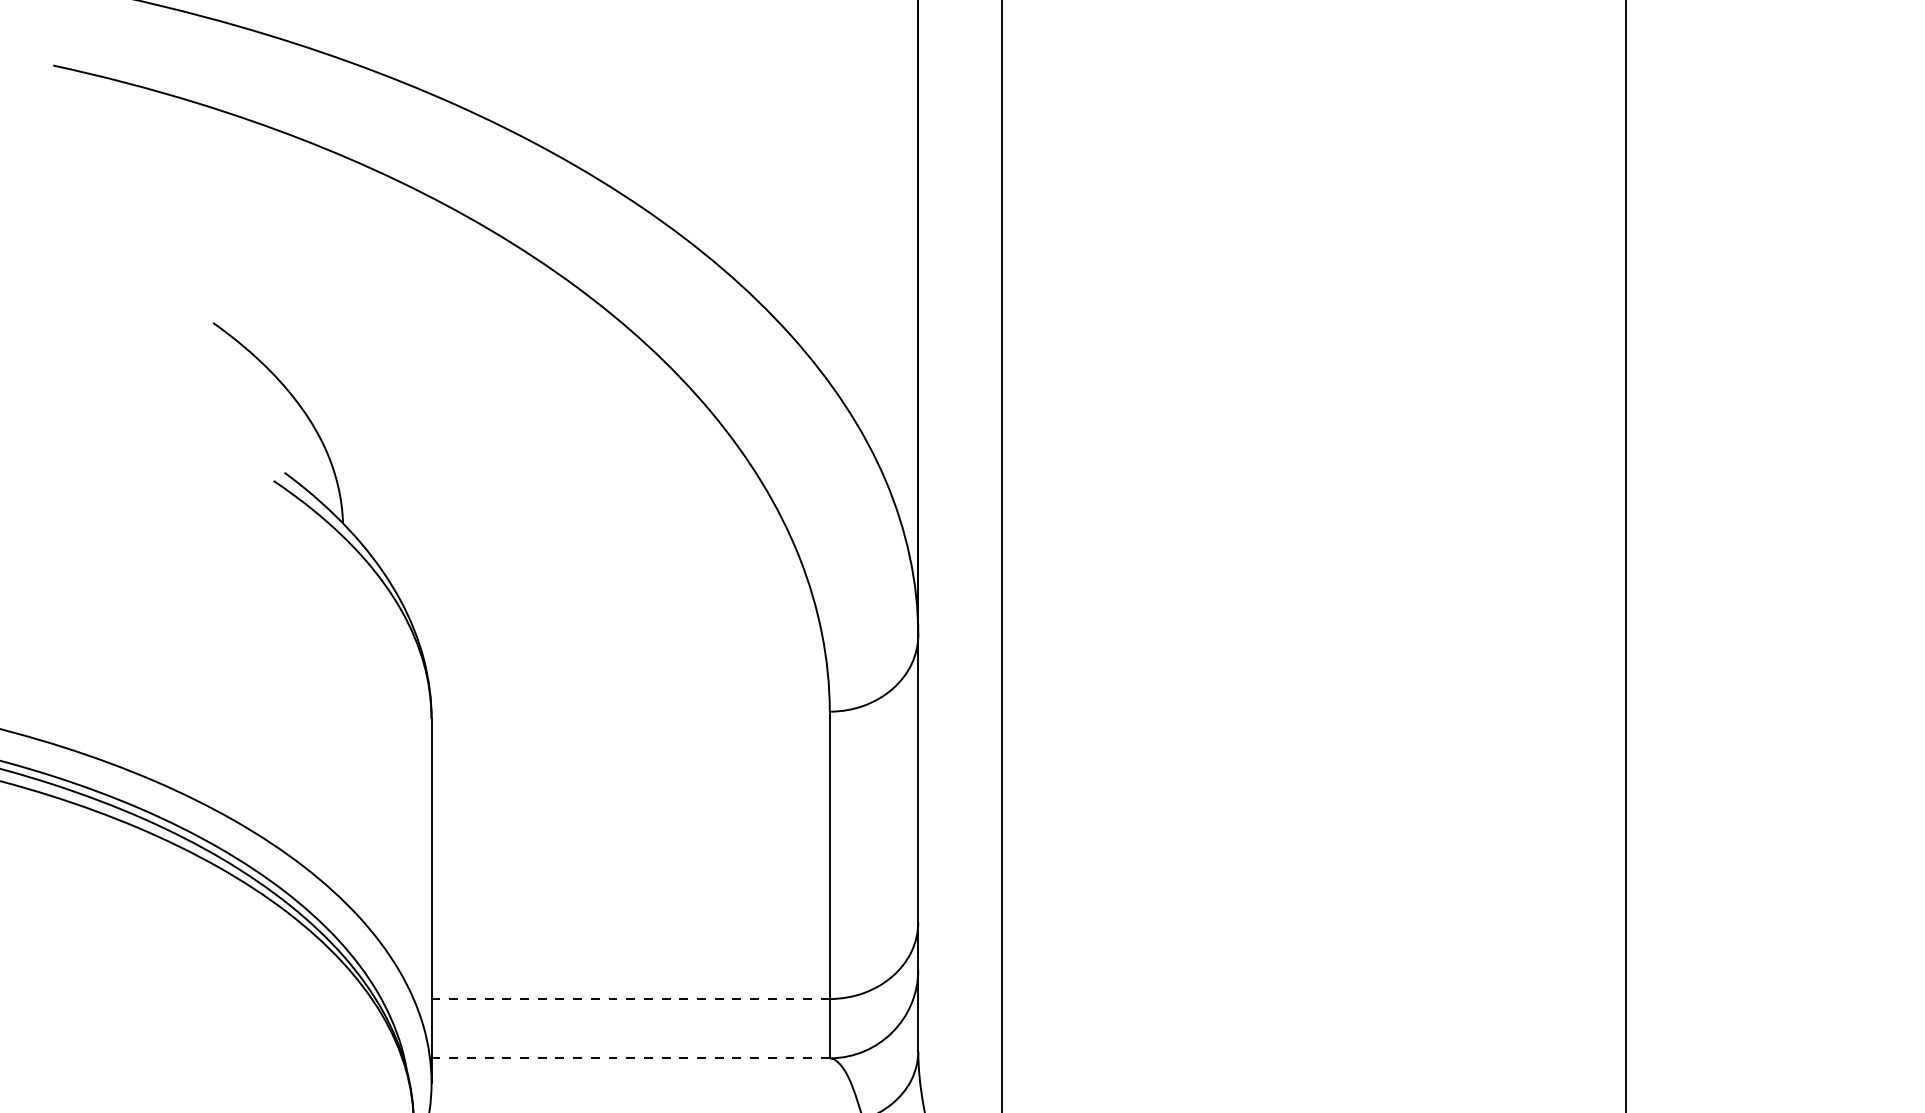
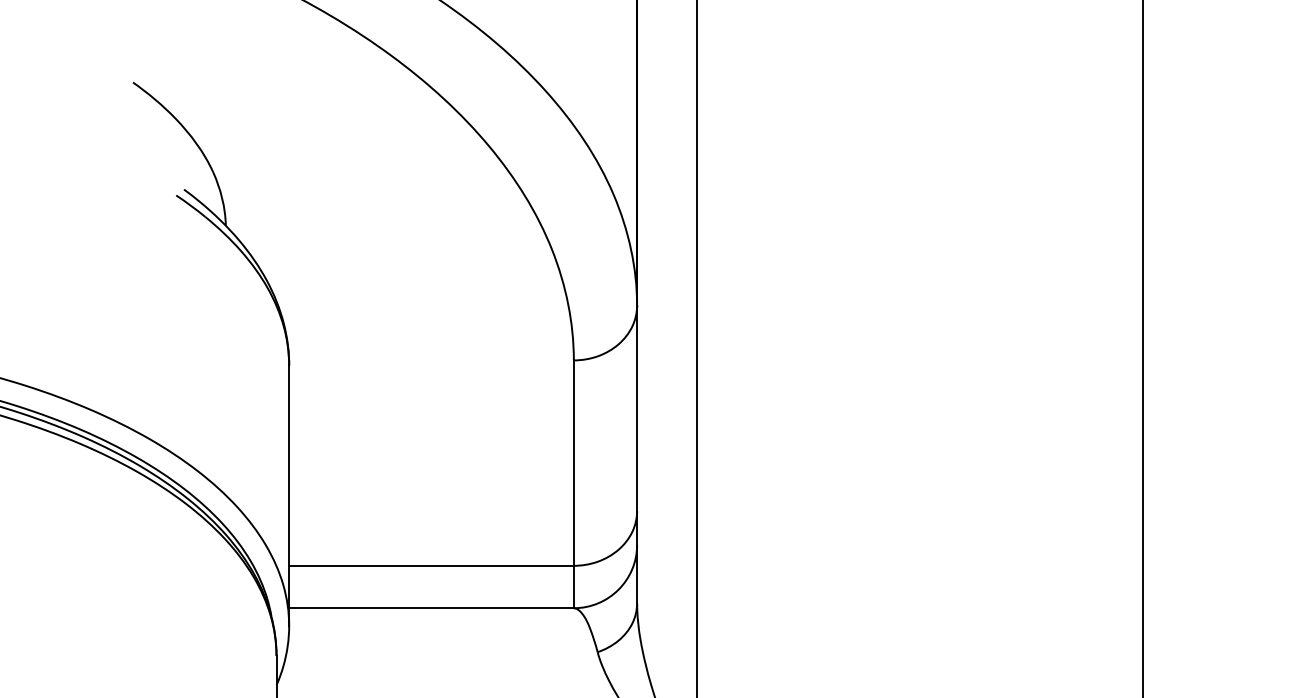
line: (631, 999) -> (432, 566), dashed -> solid
line: (631, 1058) -> (432, 608), dashed -> solid

